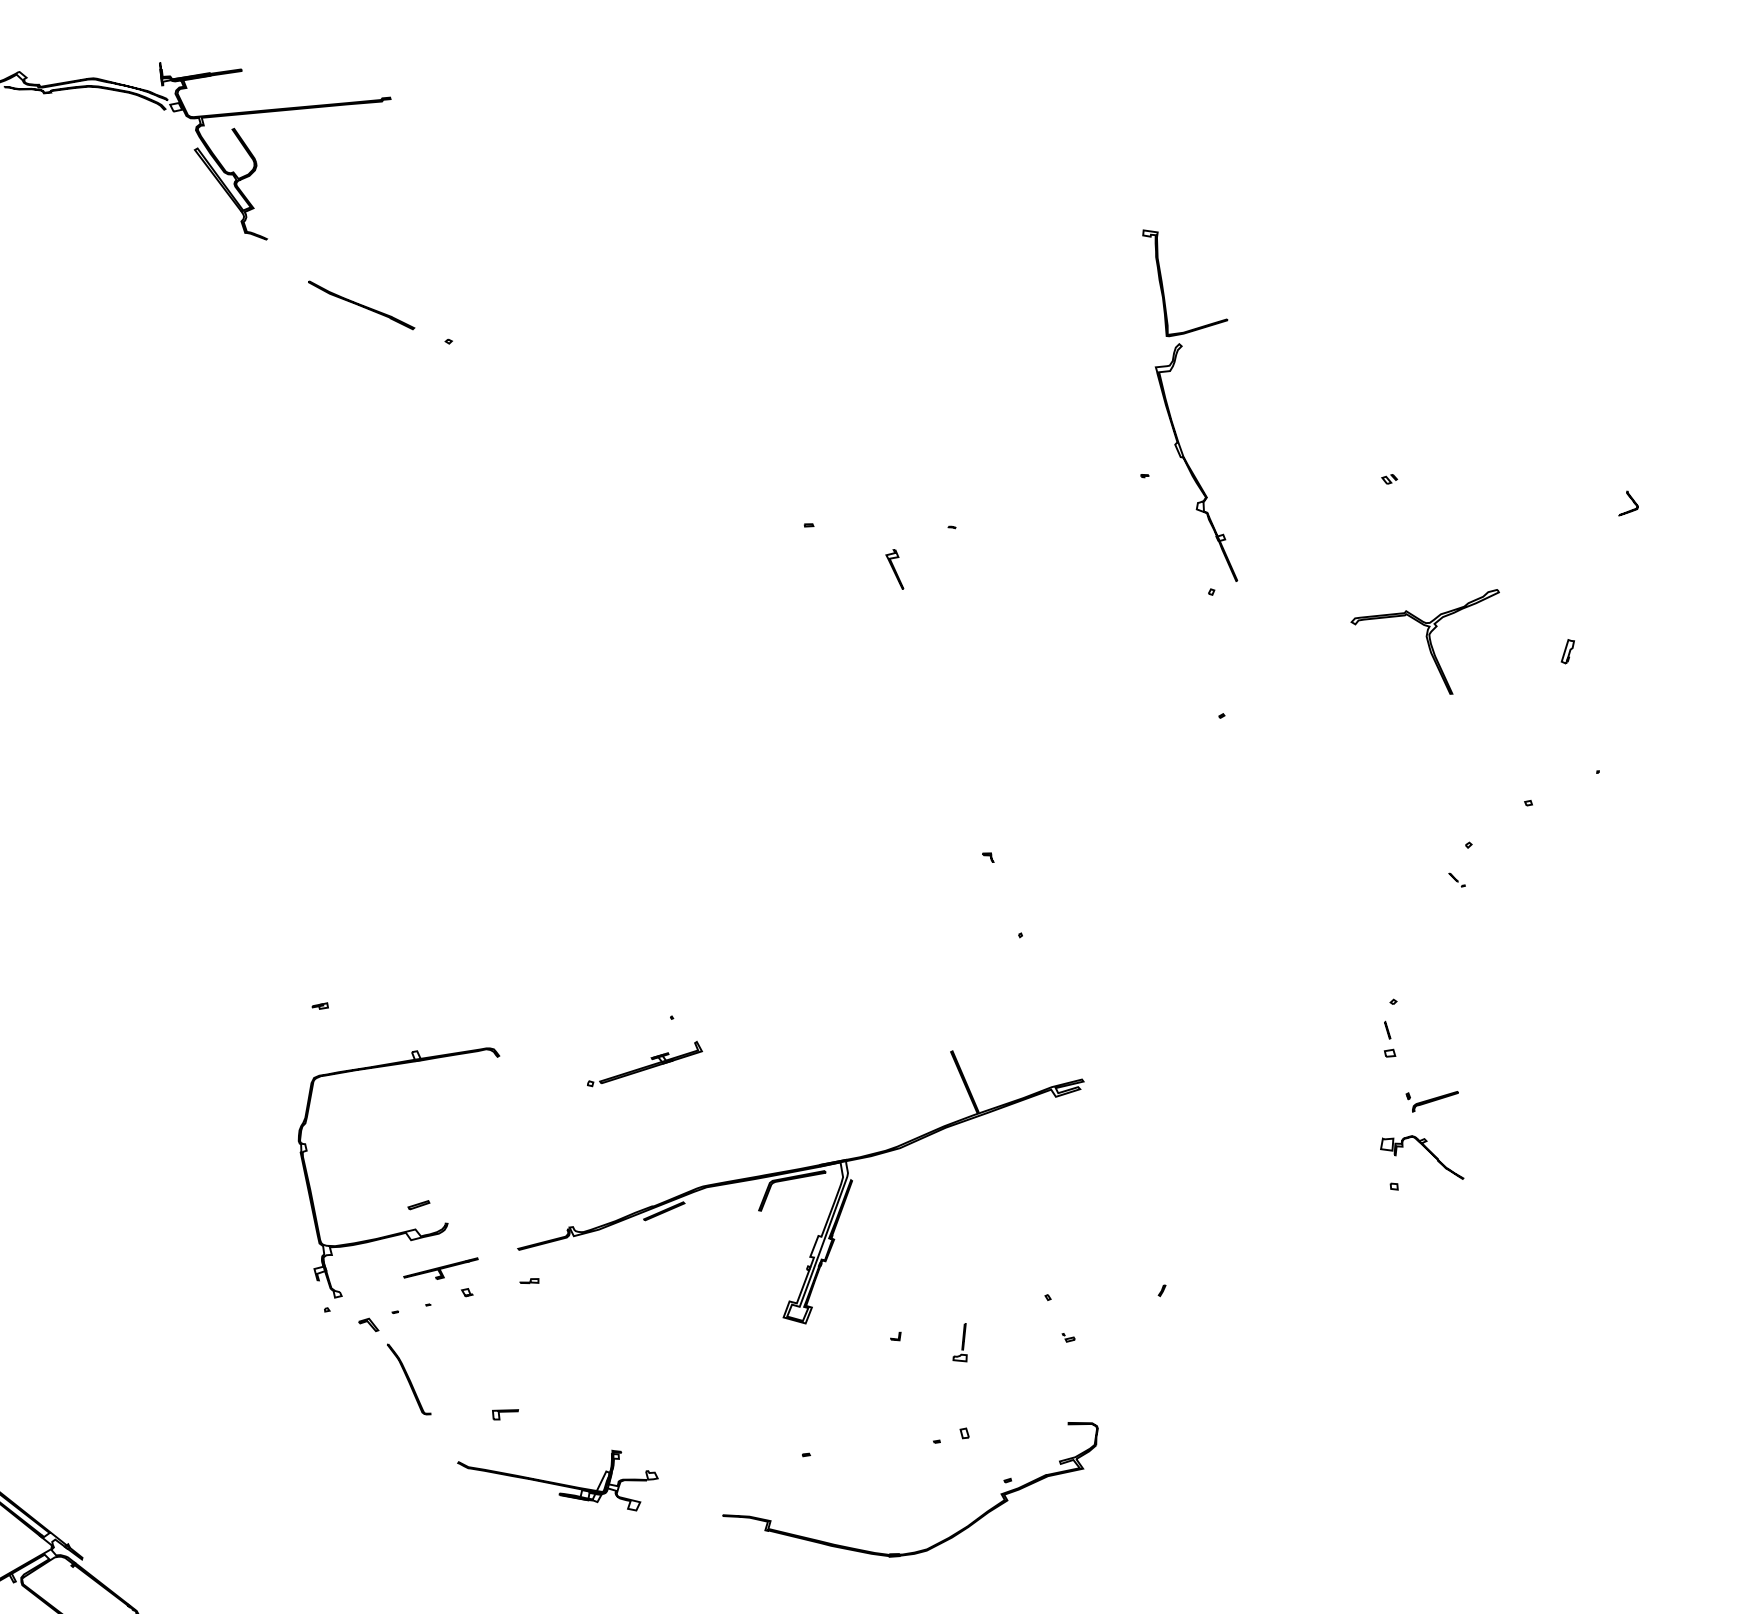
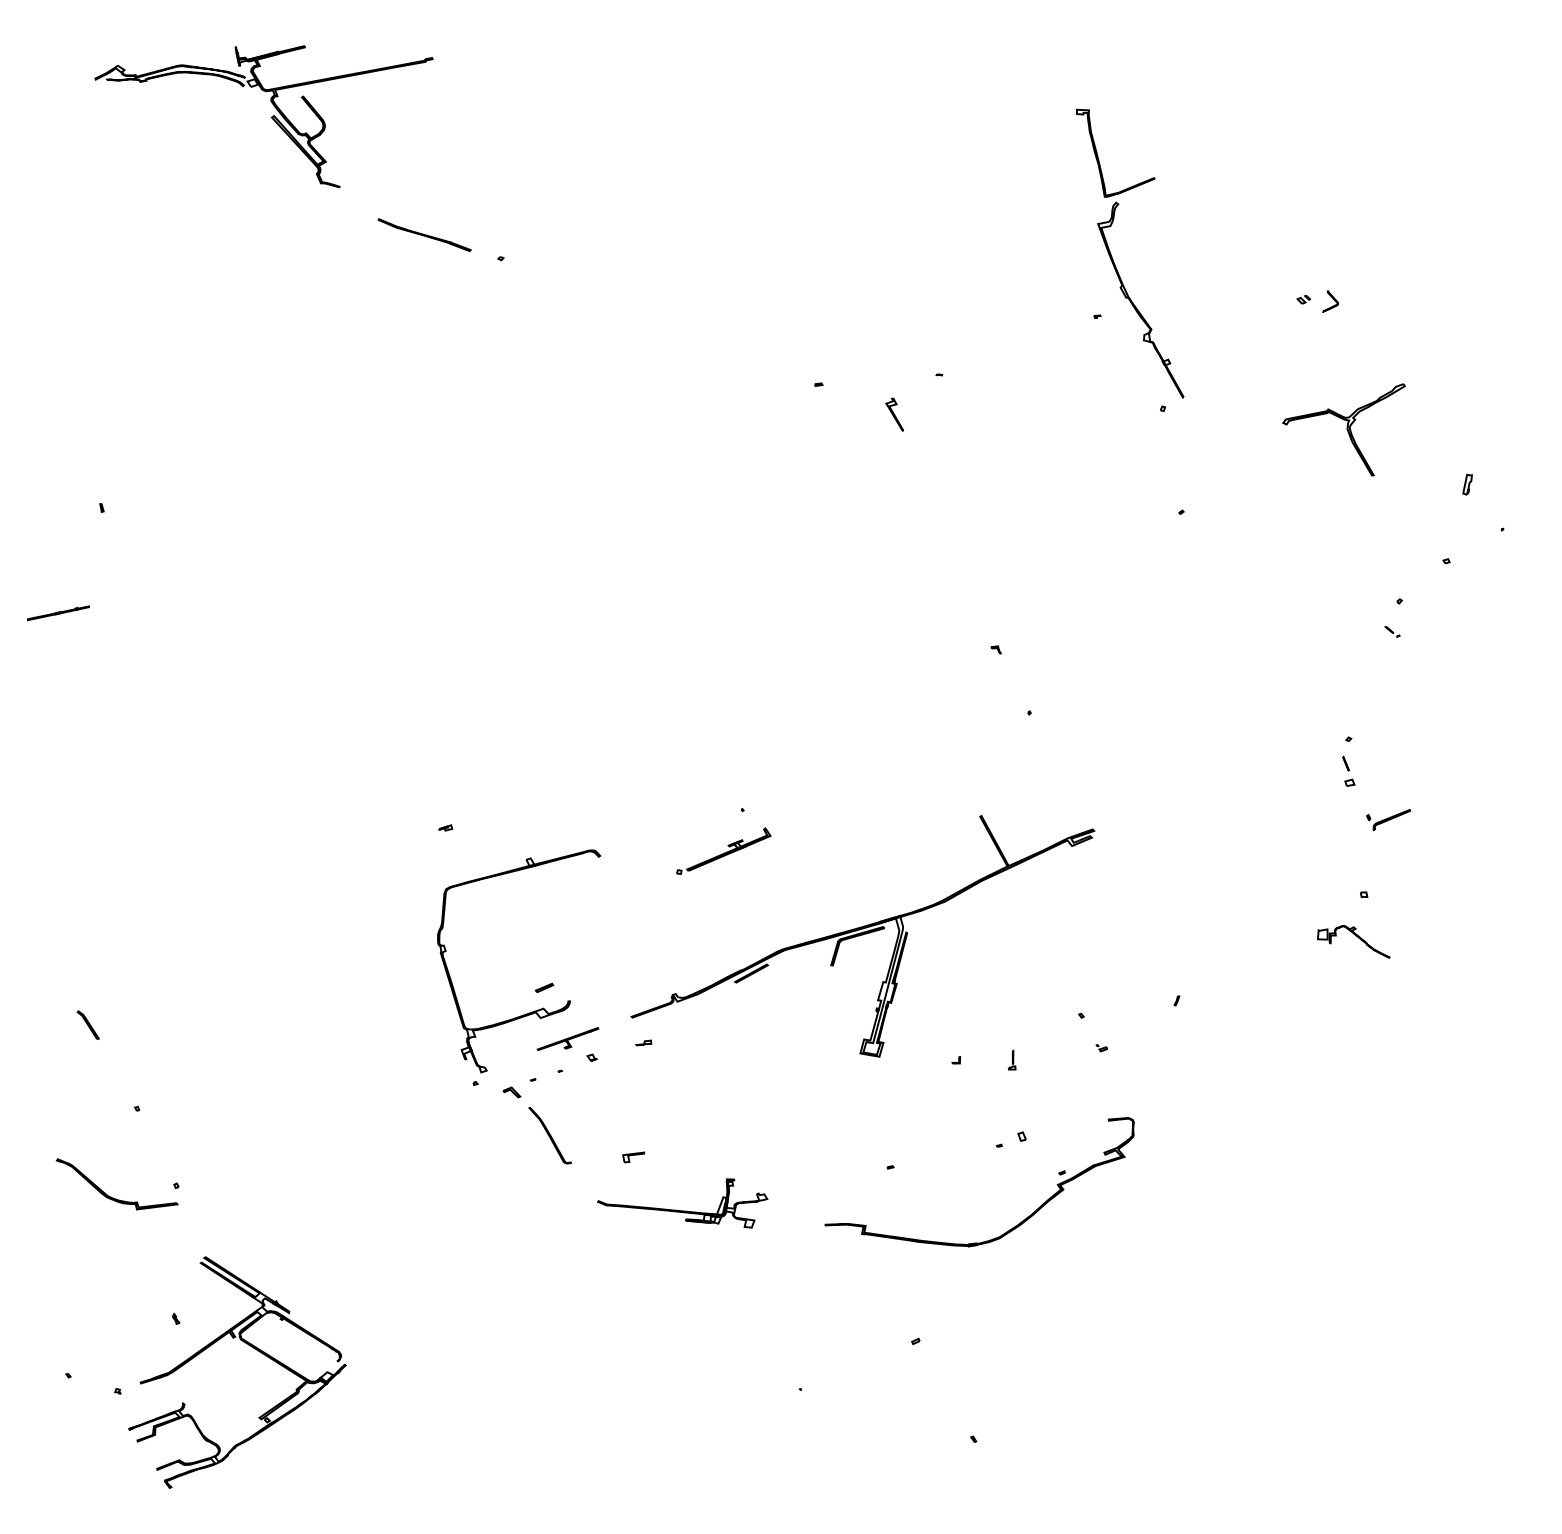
part: (1629, 504) -> (1330, 301), moved
part: (1567, 651) -> (1467, 484), moved
part: (1422, 1155) -> (1353, 941), moved
part: (960, 1341) -> (1011, 1059), size x0.6

